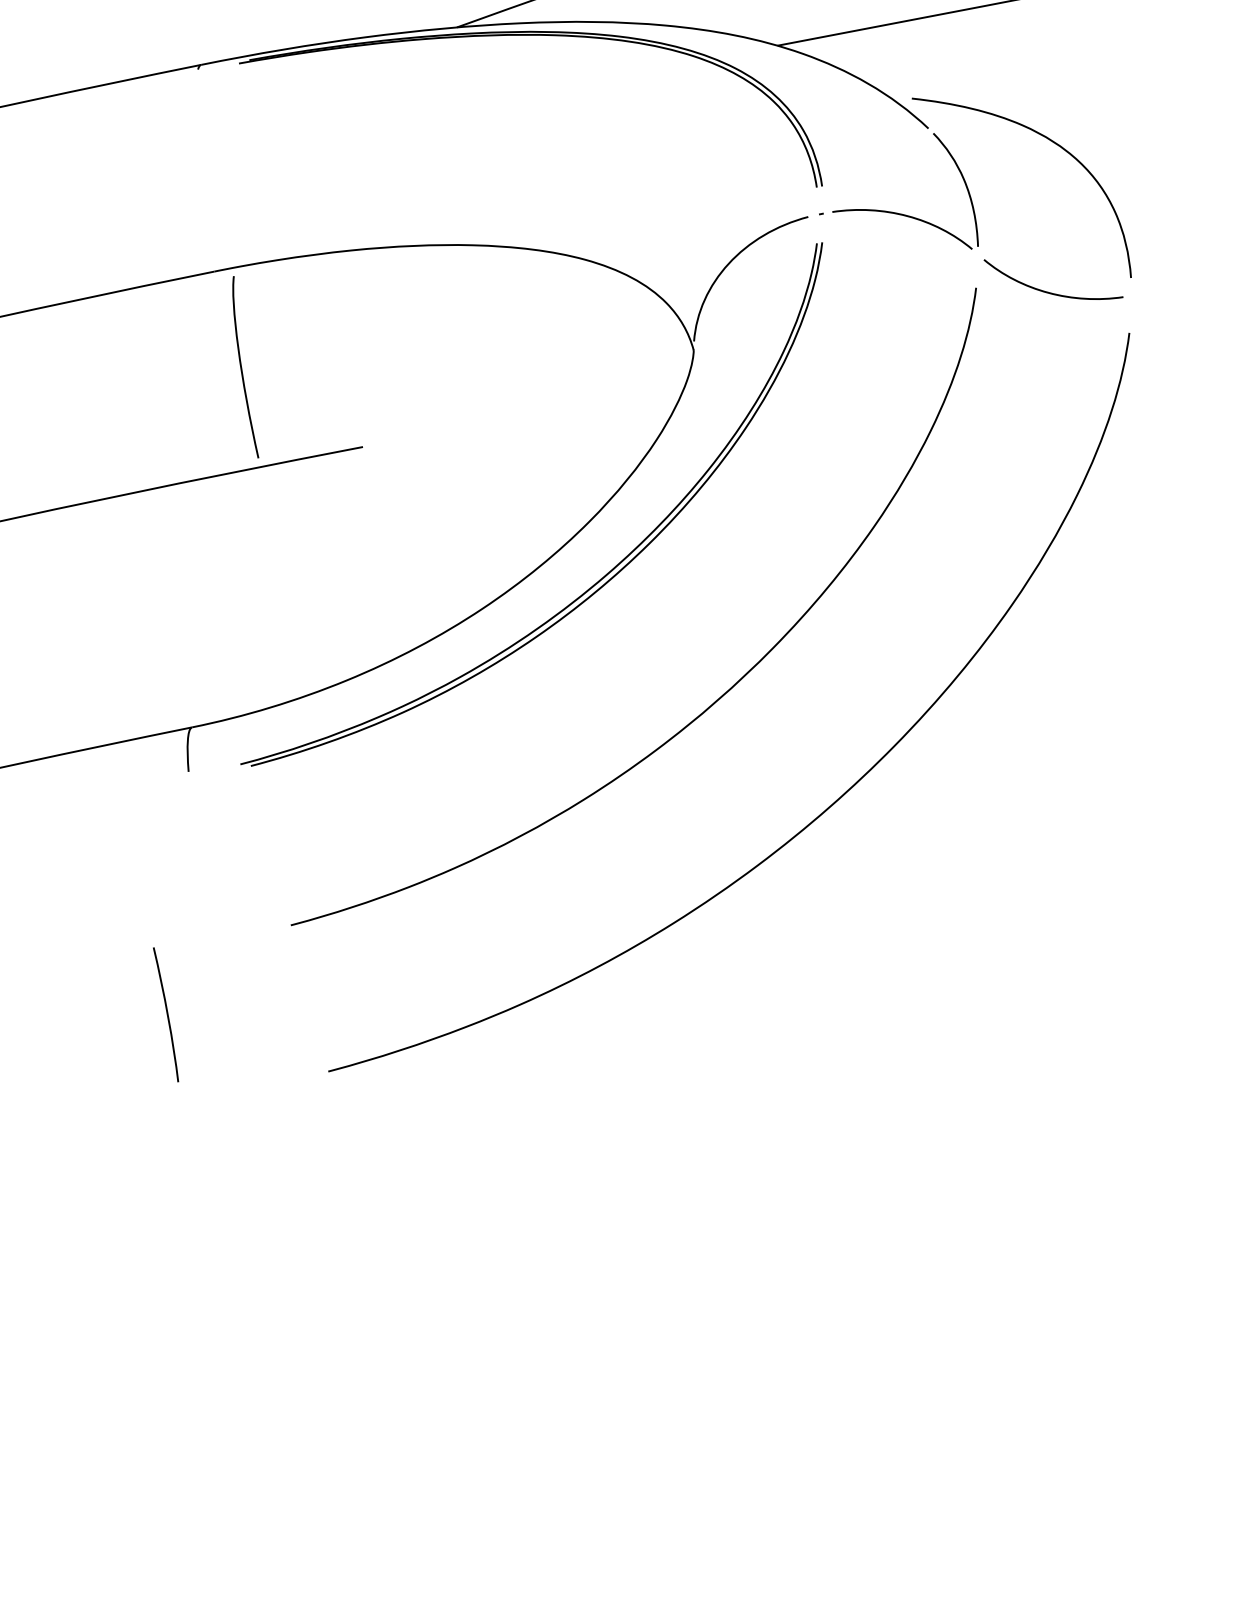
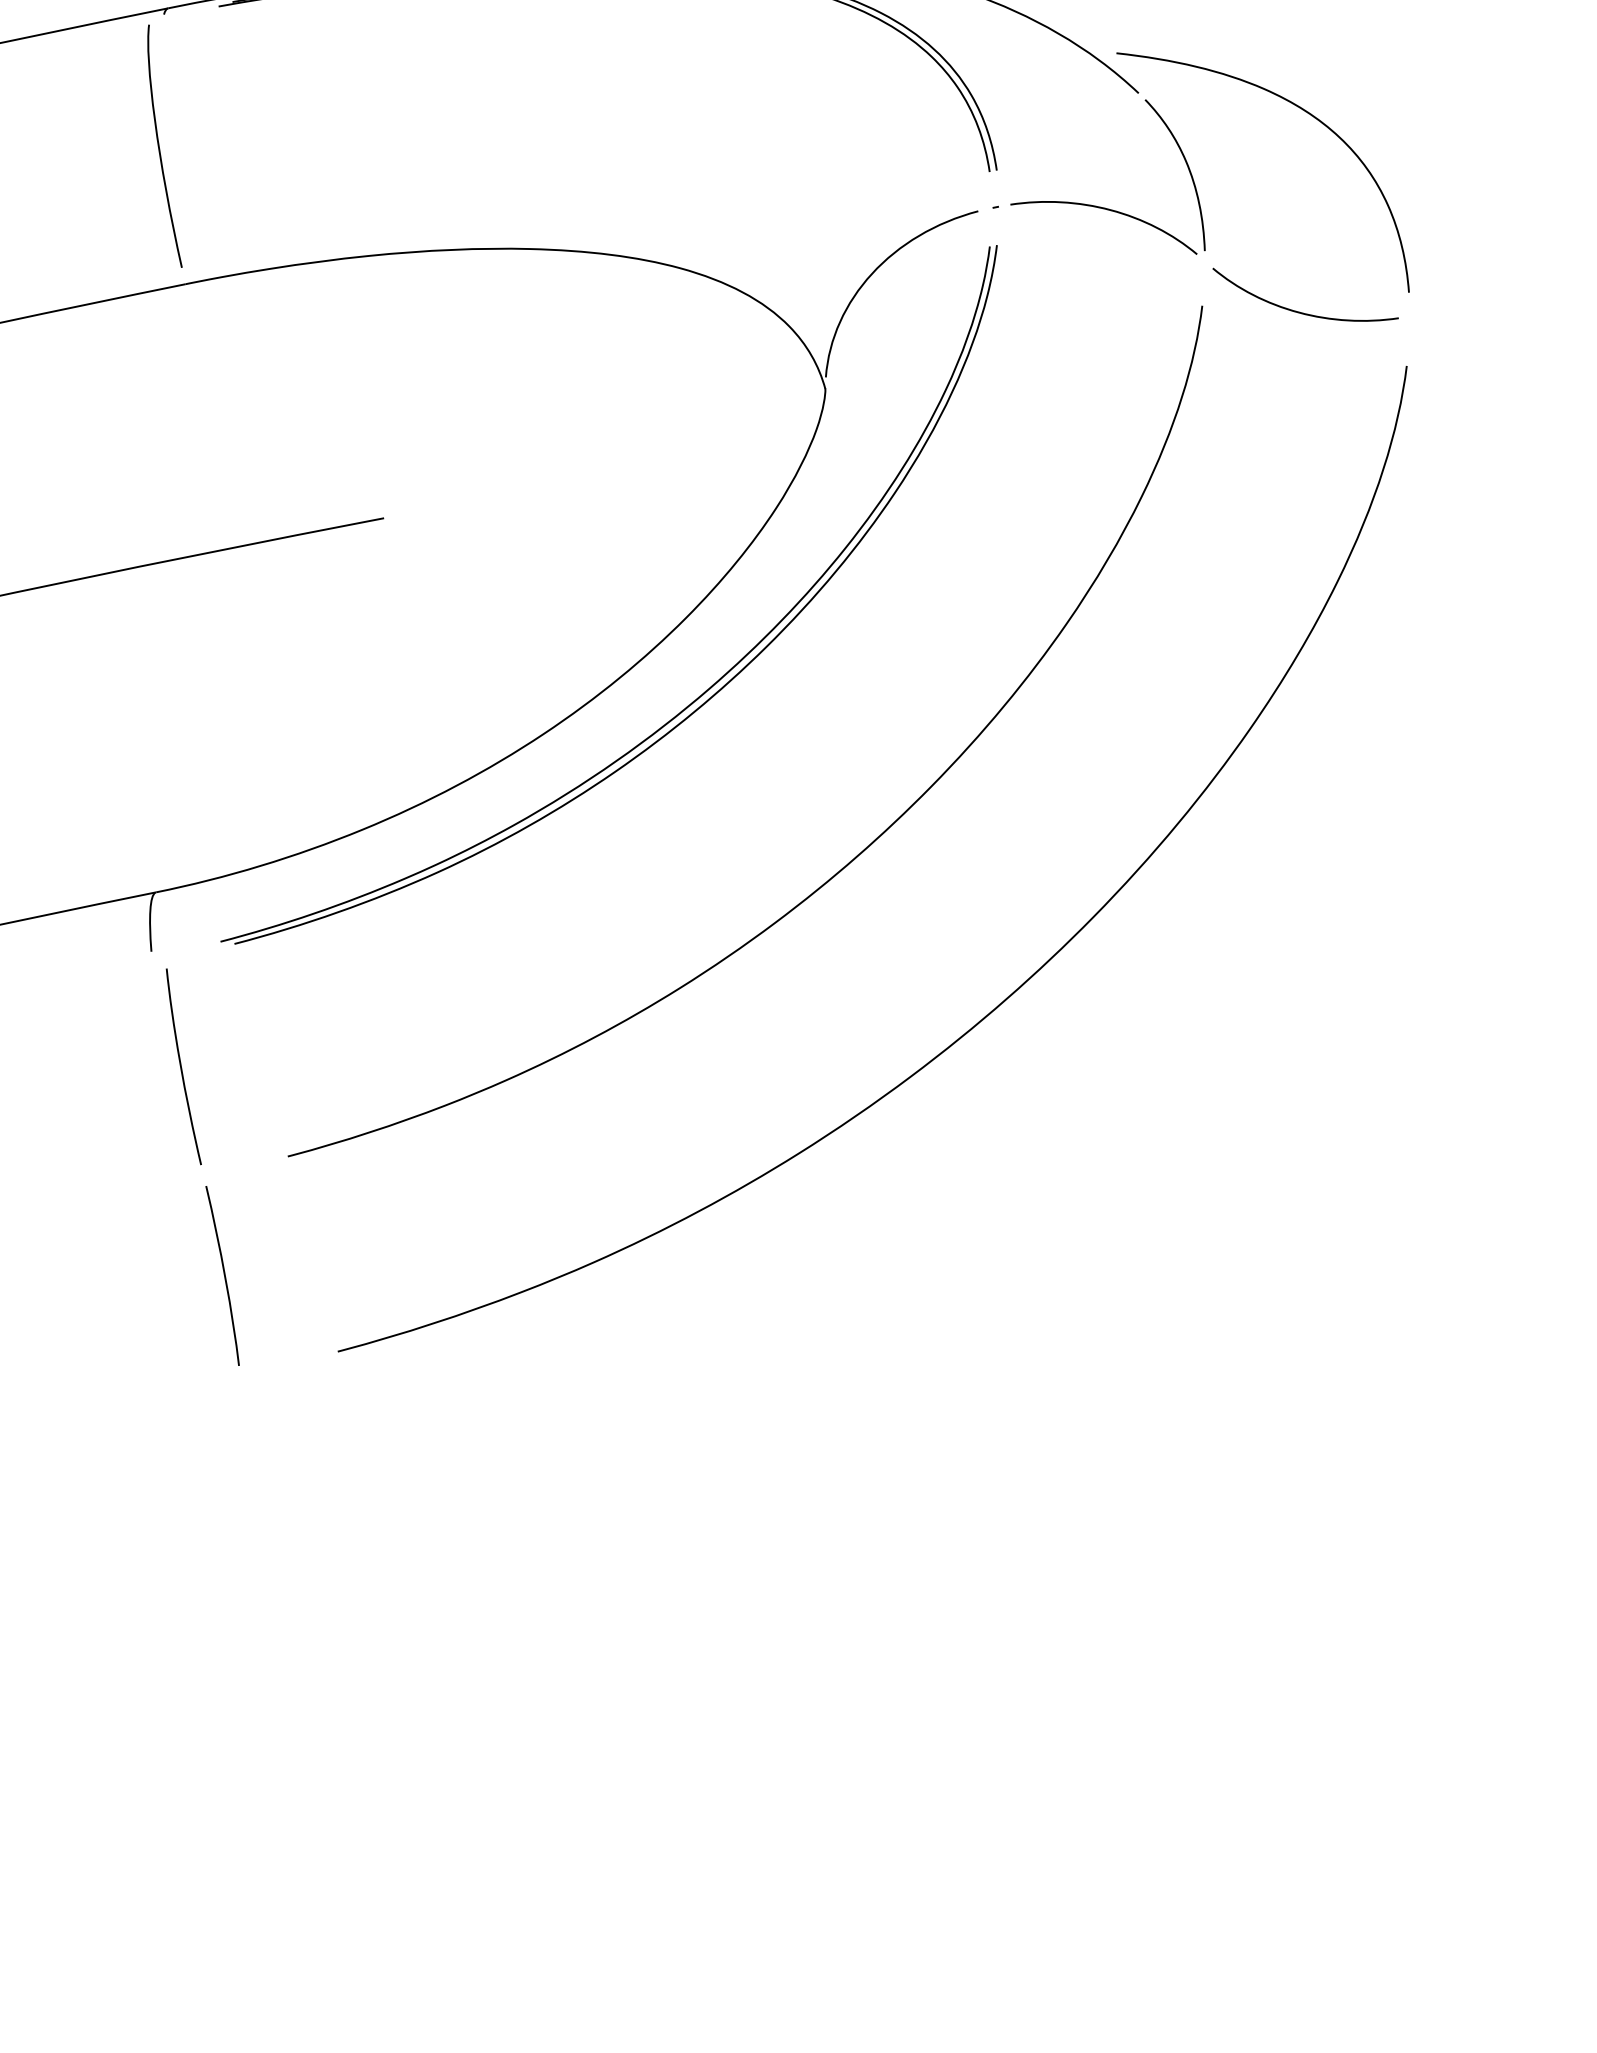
curve: (242, 367) -> (160, 146), moved
curve: (211, 857) -> (181, 1065), added
curve: (166, 1014) -> (223, 1275), moved

